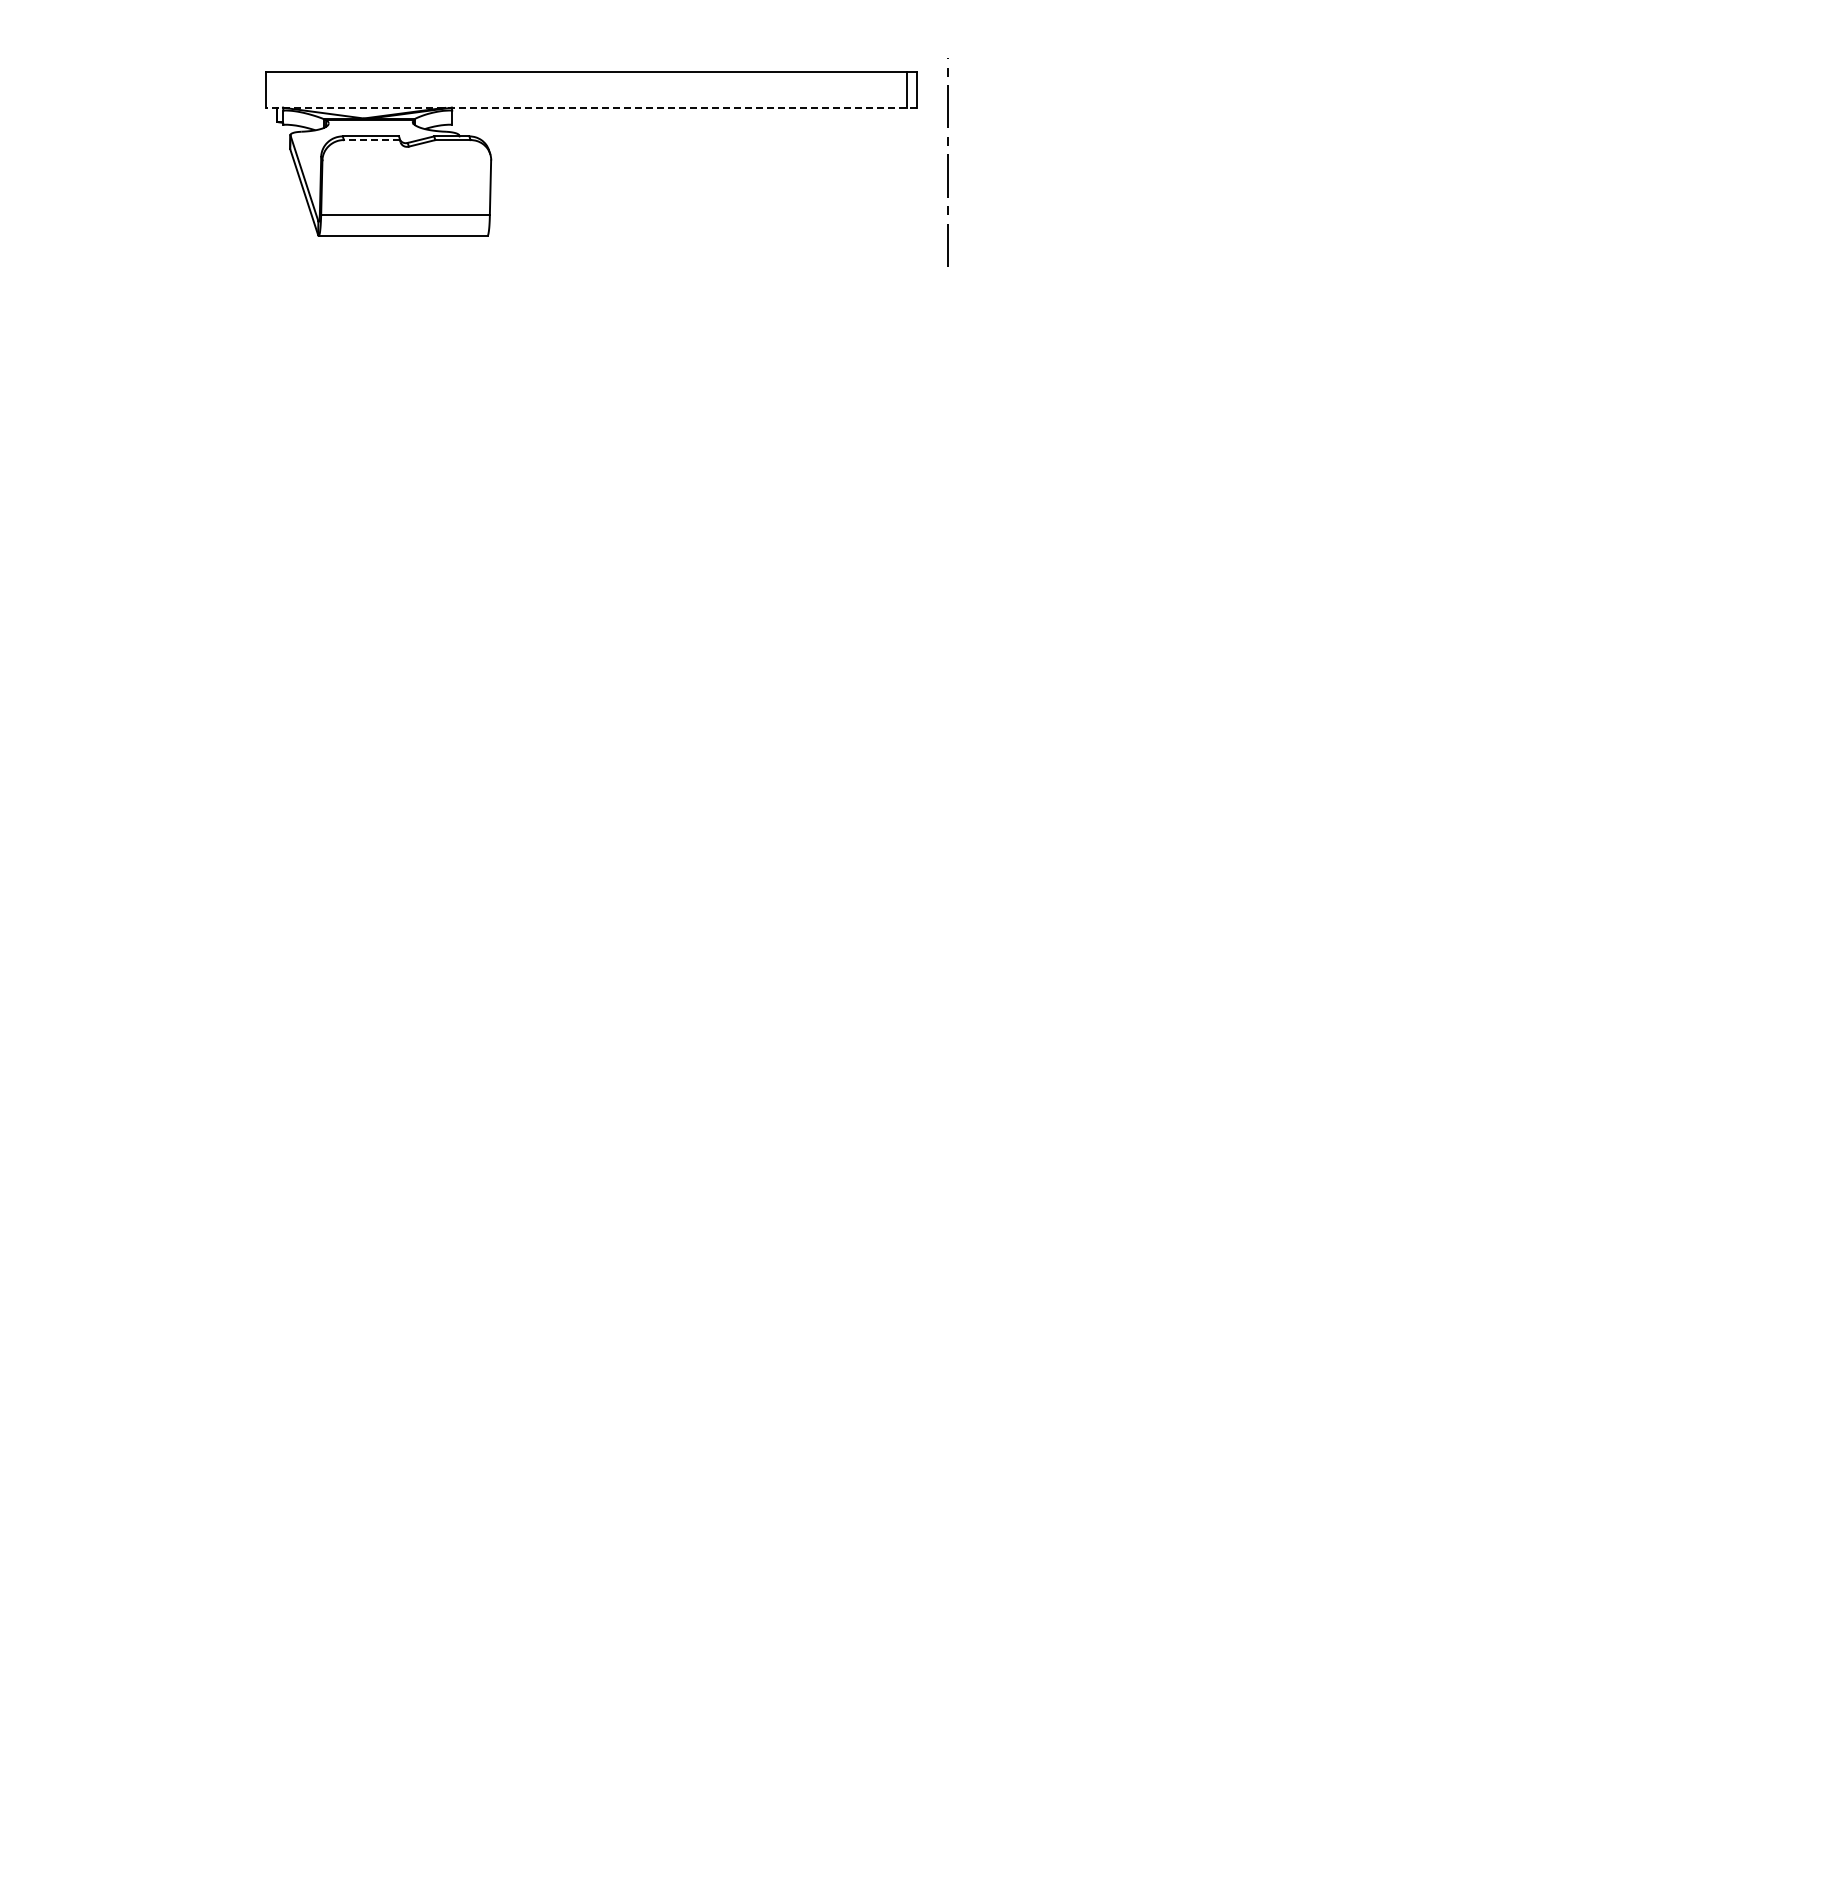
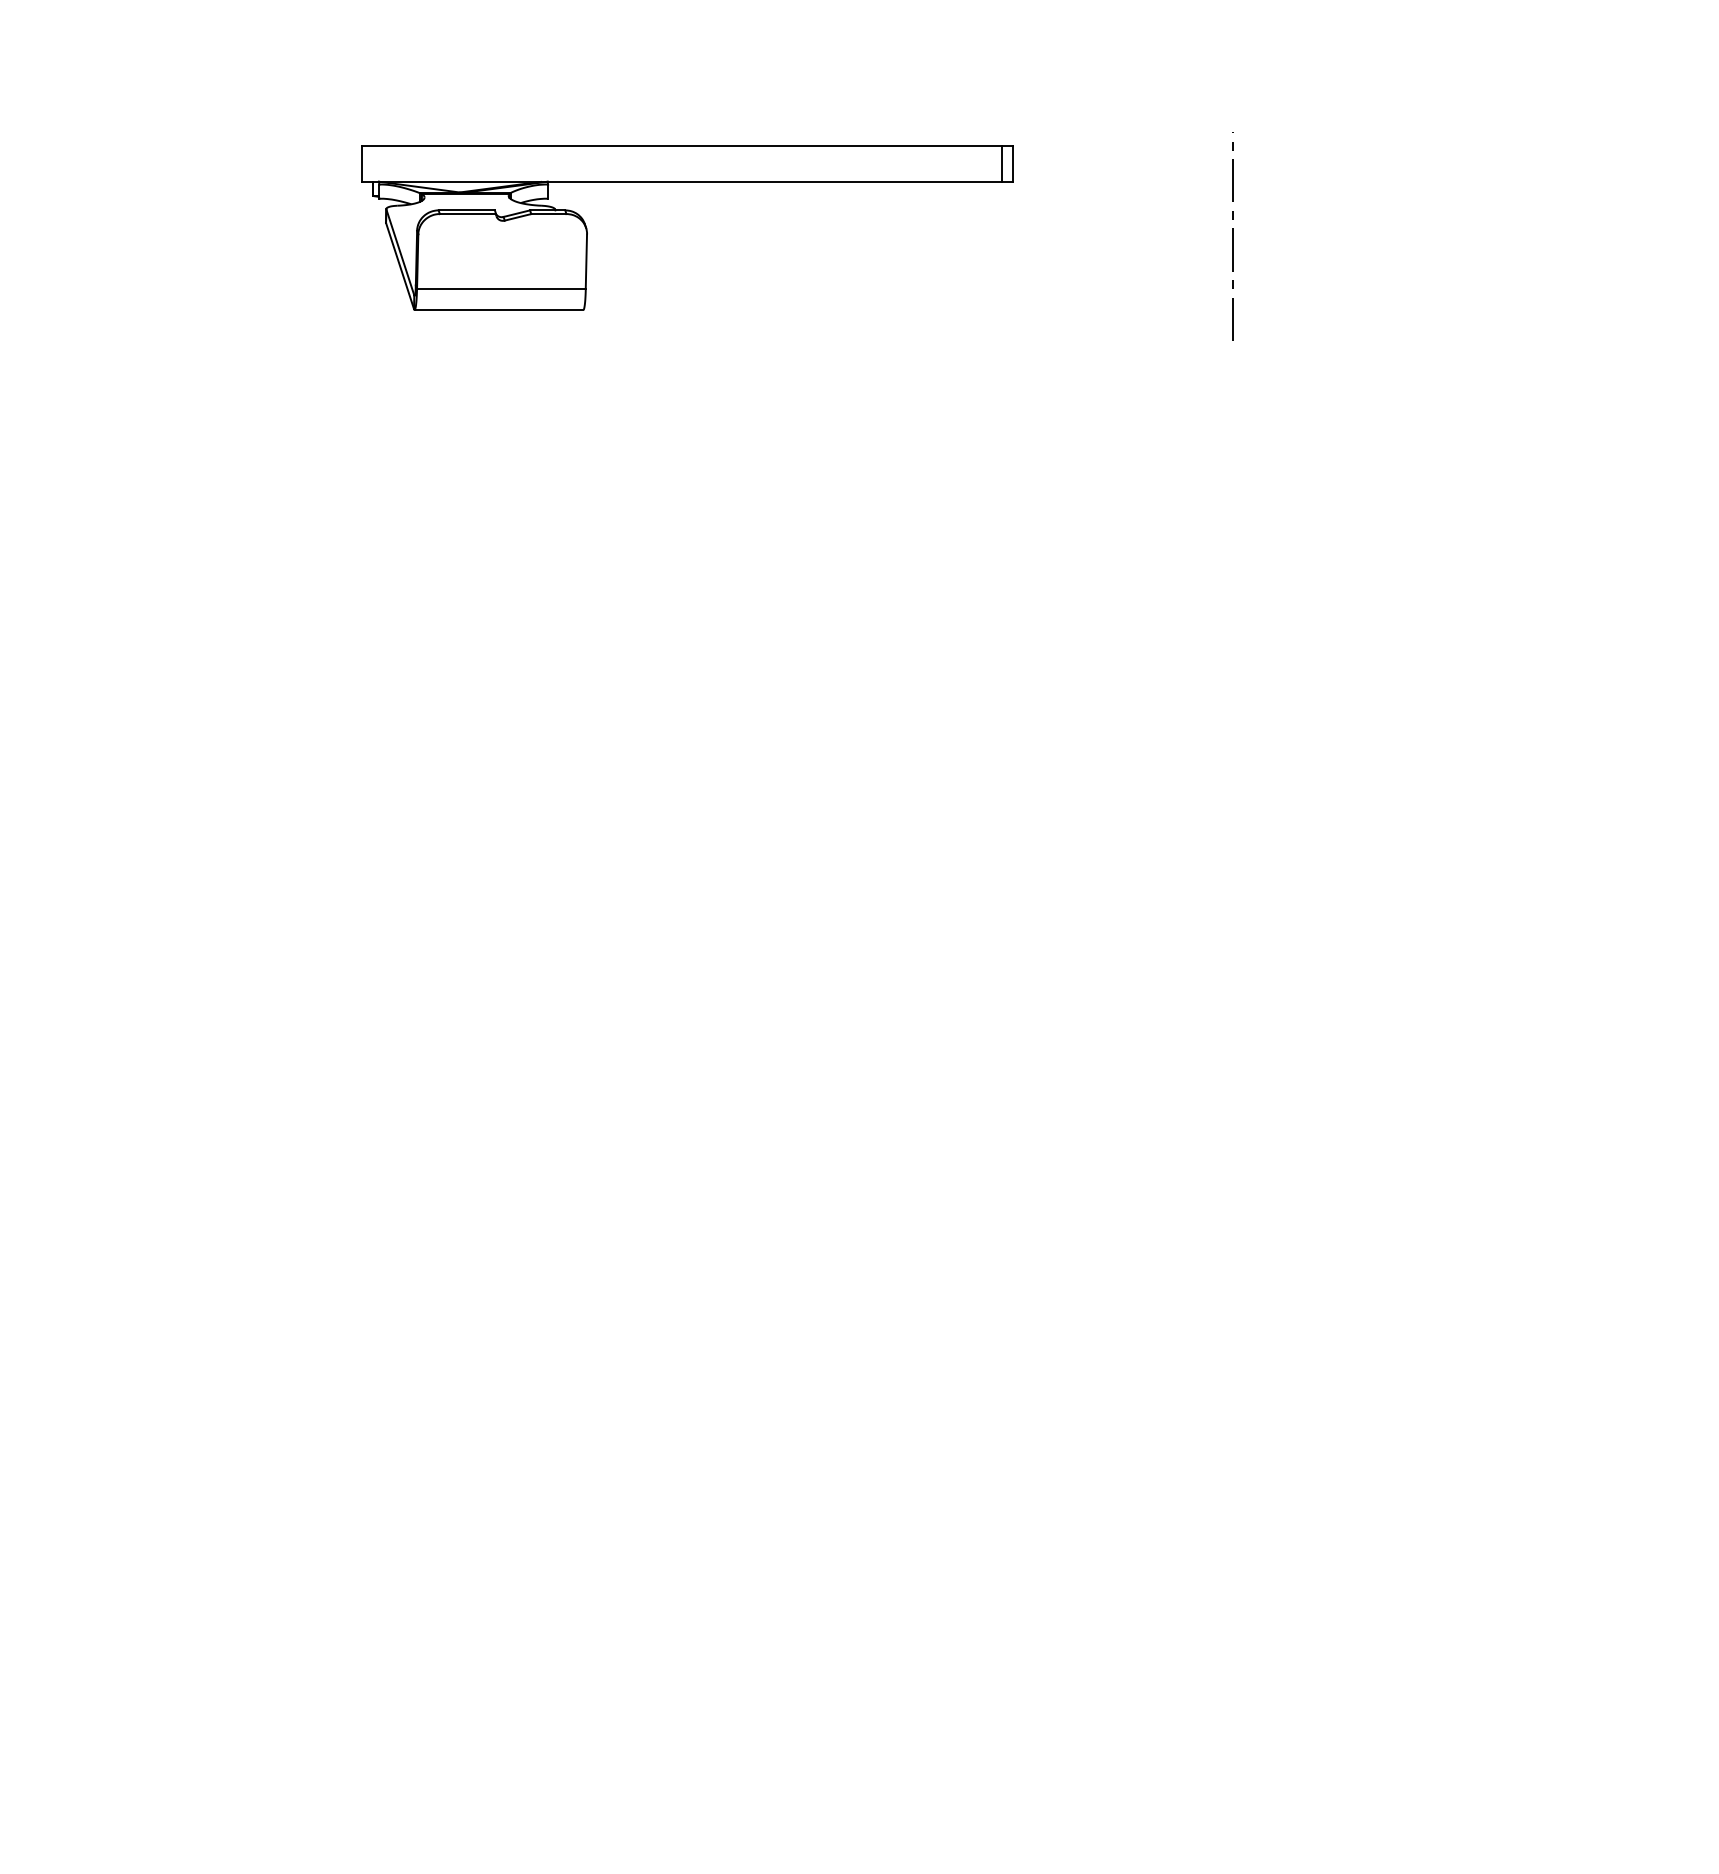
line: (591, 107) -> (687, 181), dashed -> solid
line: (371, 140) -> (467, 214), dashed -> solid
line: (947, 162) -> (1232, 236), moved

